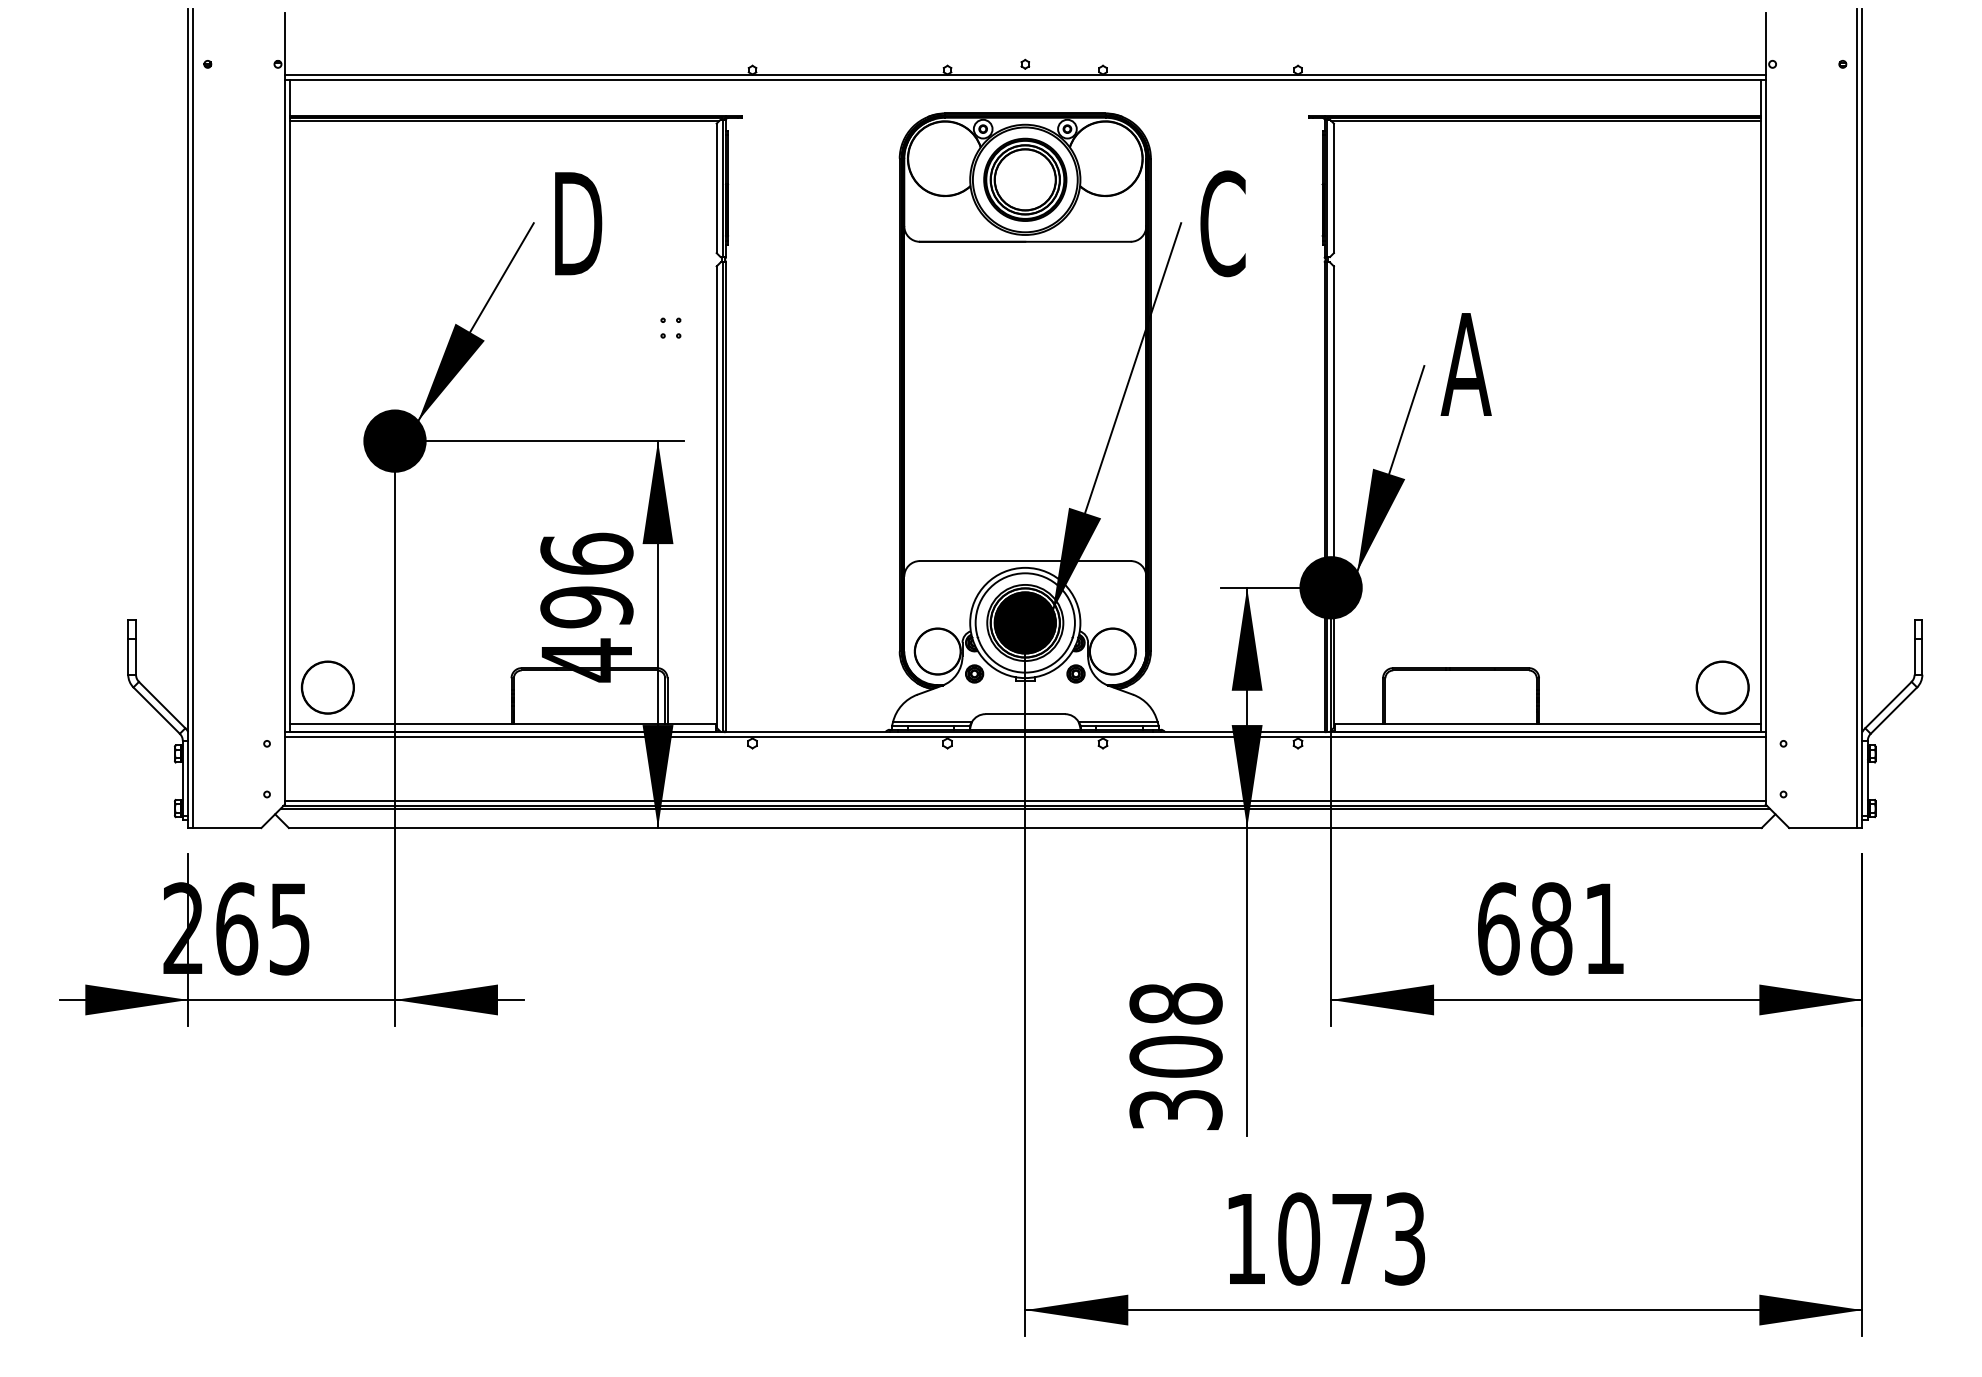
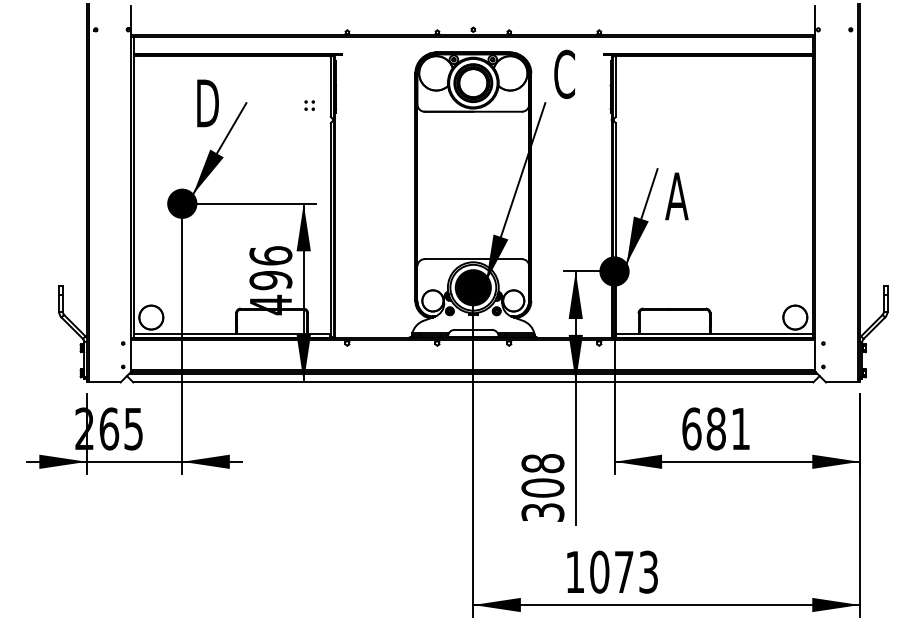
text: (1222, 221) -> (564, 73), moved
text: (577, 223) -> (207, 103), moved
part: (670, 327) -> (309, 105), moved
text: (1465, 364) -> (676, 196), moved

